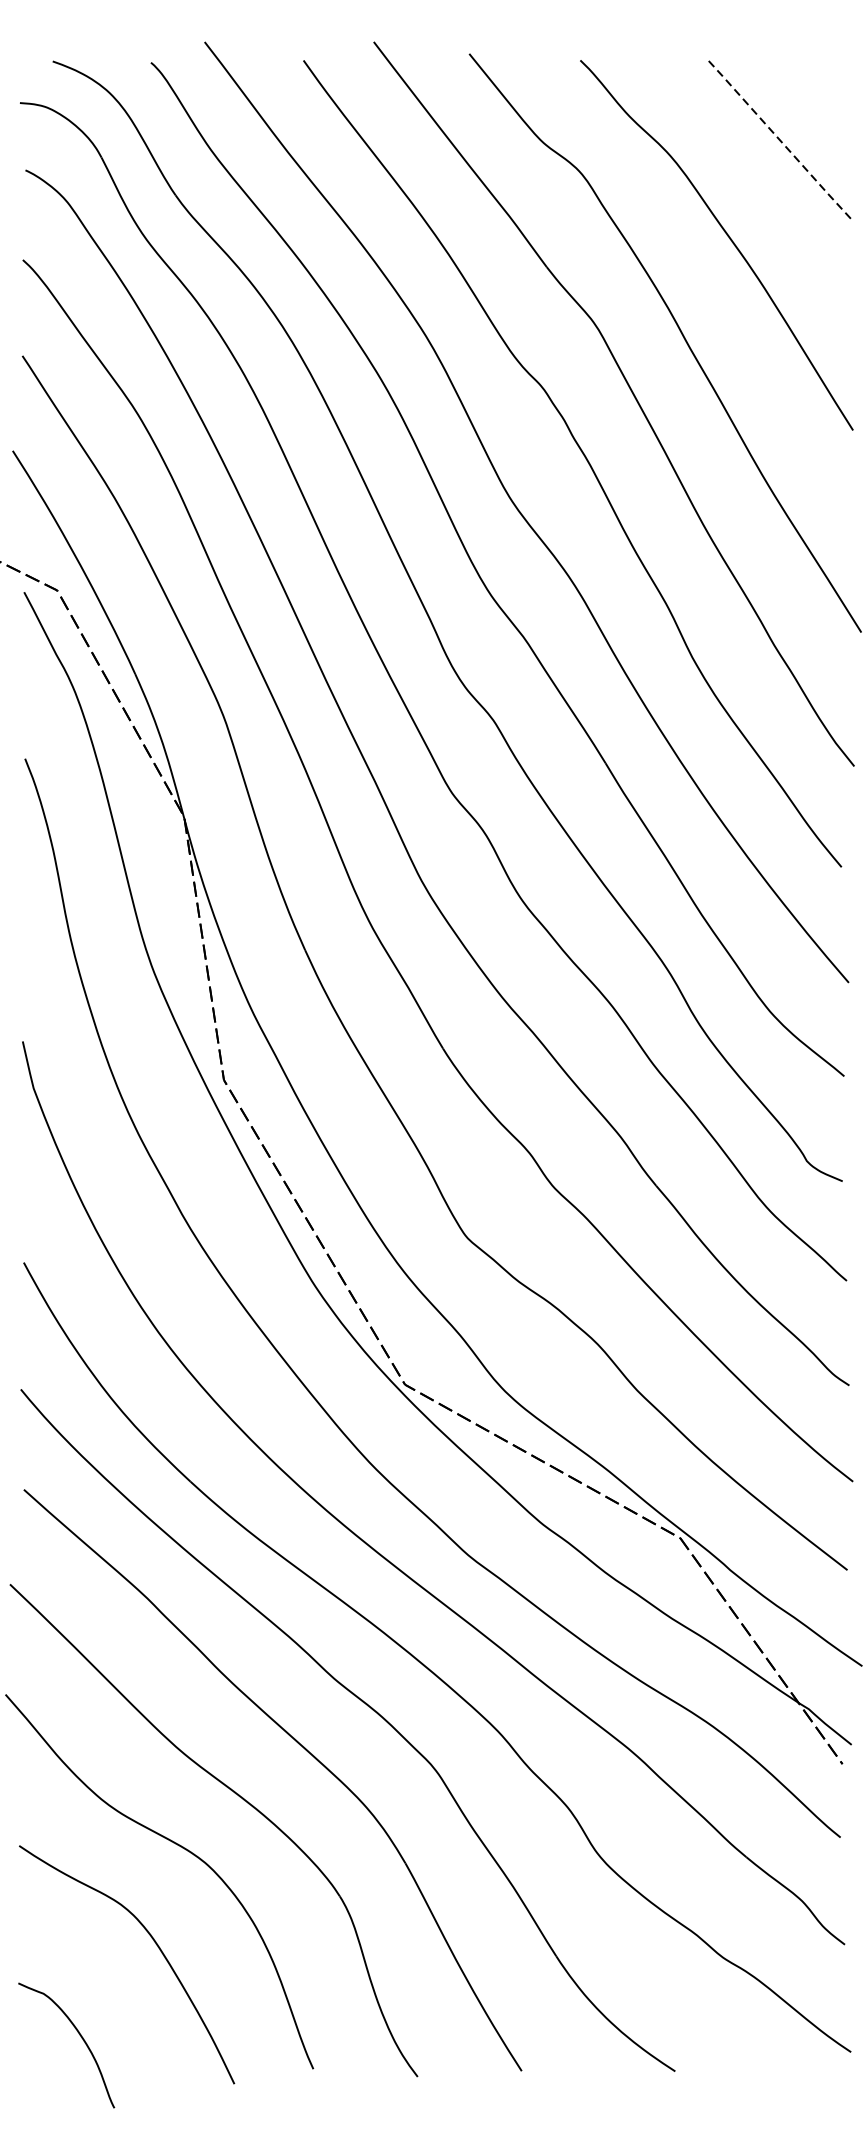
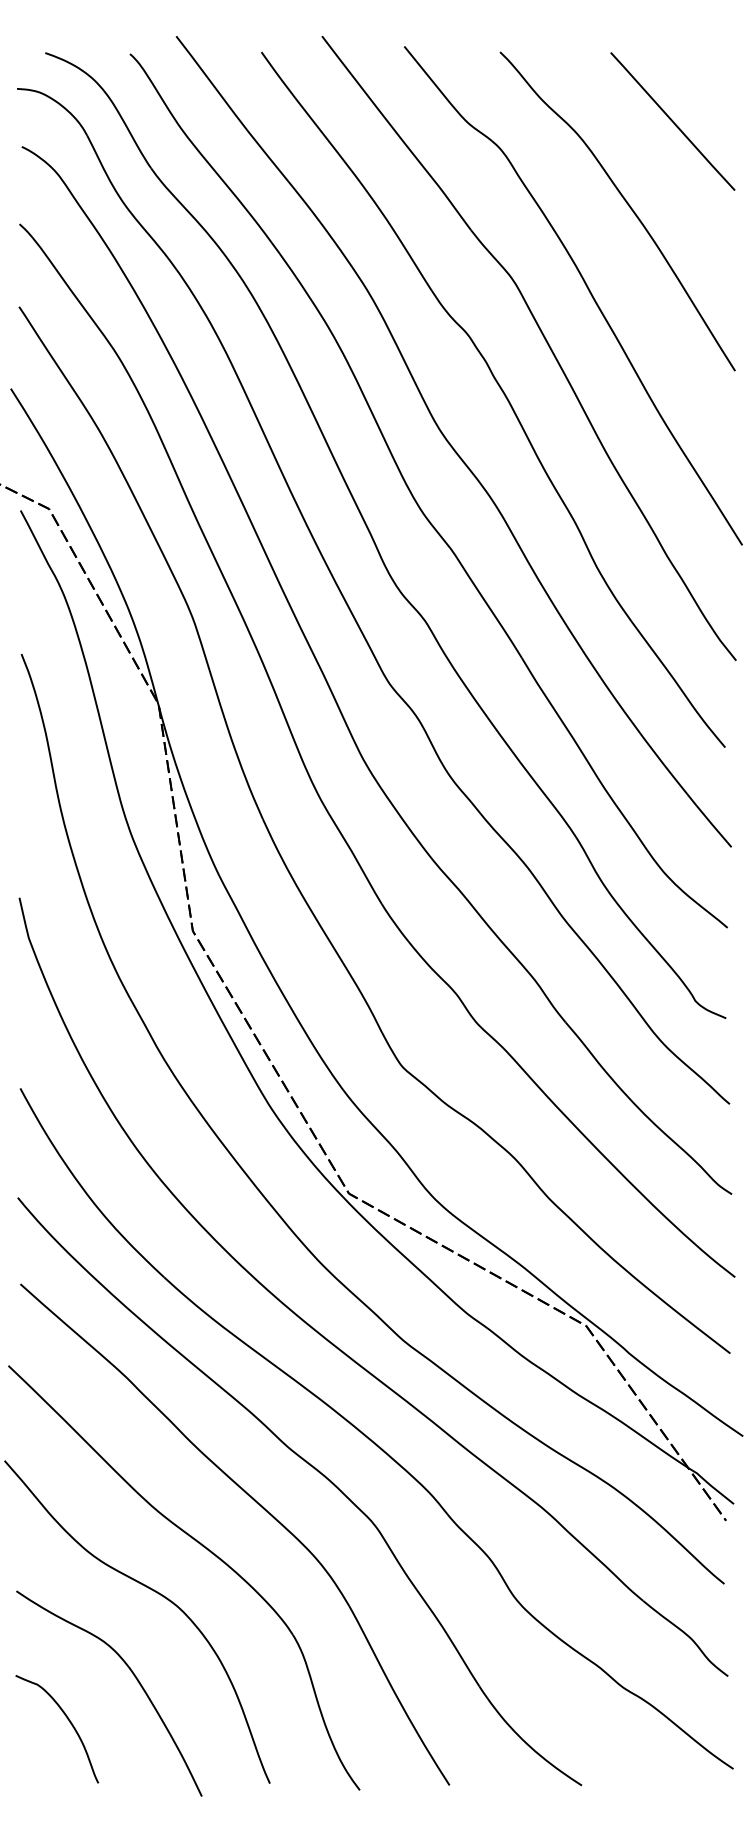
line: (781, 142) -> (673, 122), dashed -> solid
curve: (80, 2037) -> (69, 1722), moved

